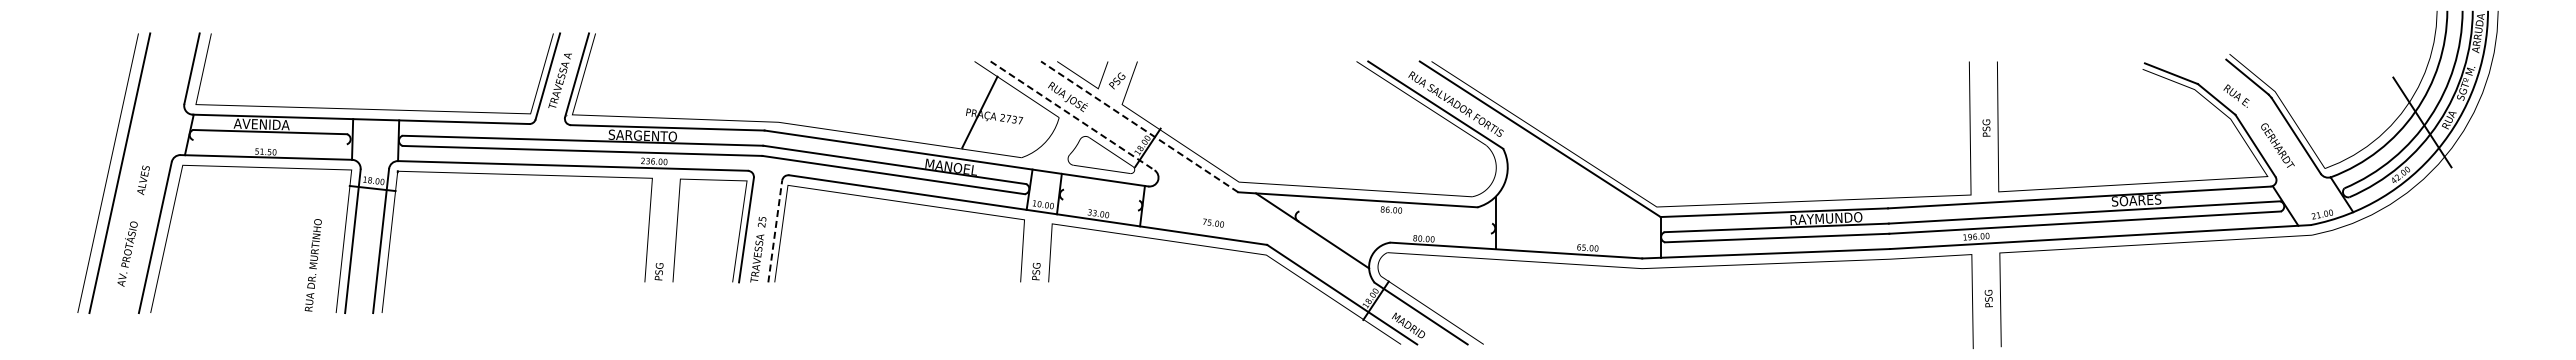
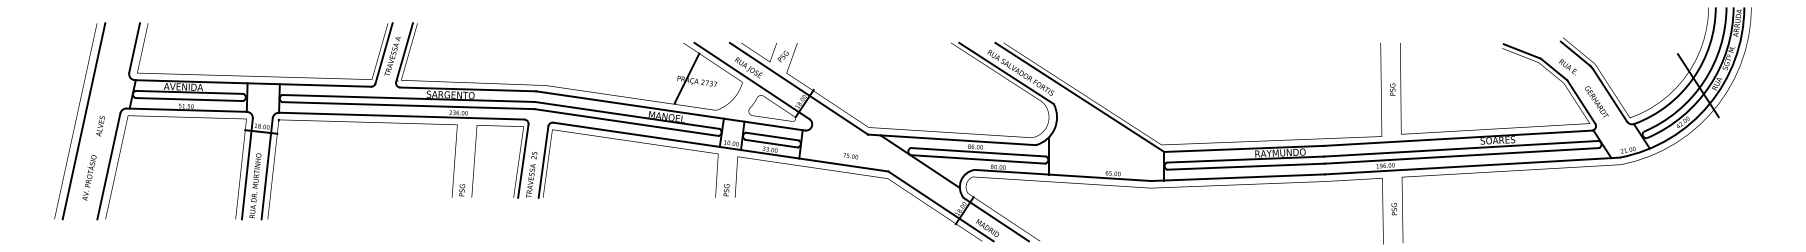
line: (1073, 116) -> (752, 81), dashed -> solid
line: (1139, 126) -> (798, 88), dashed -> solid
line: (269, 142) -> (188, 99), added
line: (1101, 194) -> (772, 136), added
line: (1100, 204) -> (771, 143), added
line: (1395, 217) -> (978, 152), added
line: (1394, 227) -> (977, 159), added
line: (775, 231) -> (543, 162), dashed -> solid
text: (312, 265) -> (254, 185), moved

